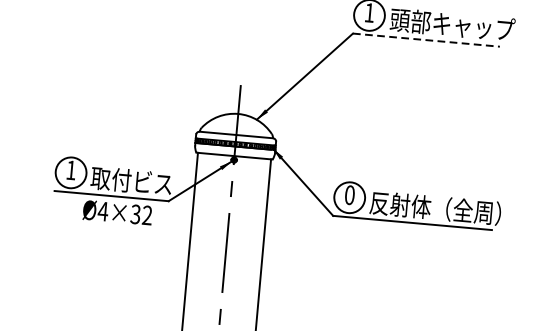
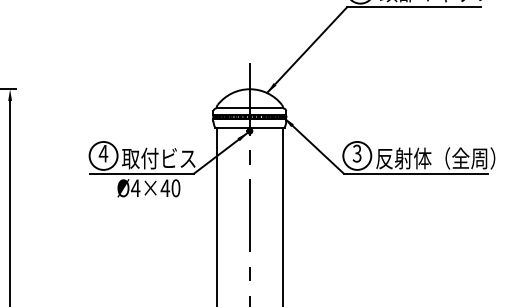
line: (425, 40) -> (413, 7), dashed -> solid
text: (71, 170) -> (103, 153), 1 -> 4
text: (349, 194) -> (356, 153), 0 -> 3
text: (141, 215) -> (170, 188), Ø4×32 -> Ø4×40

